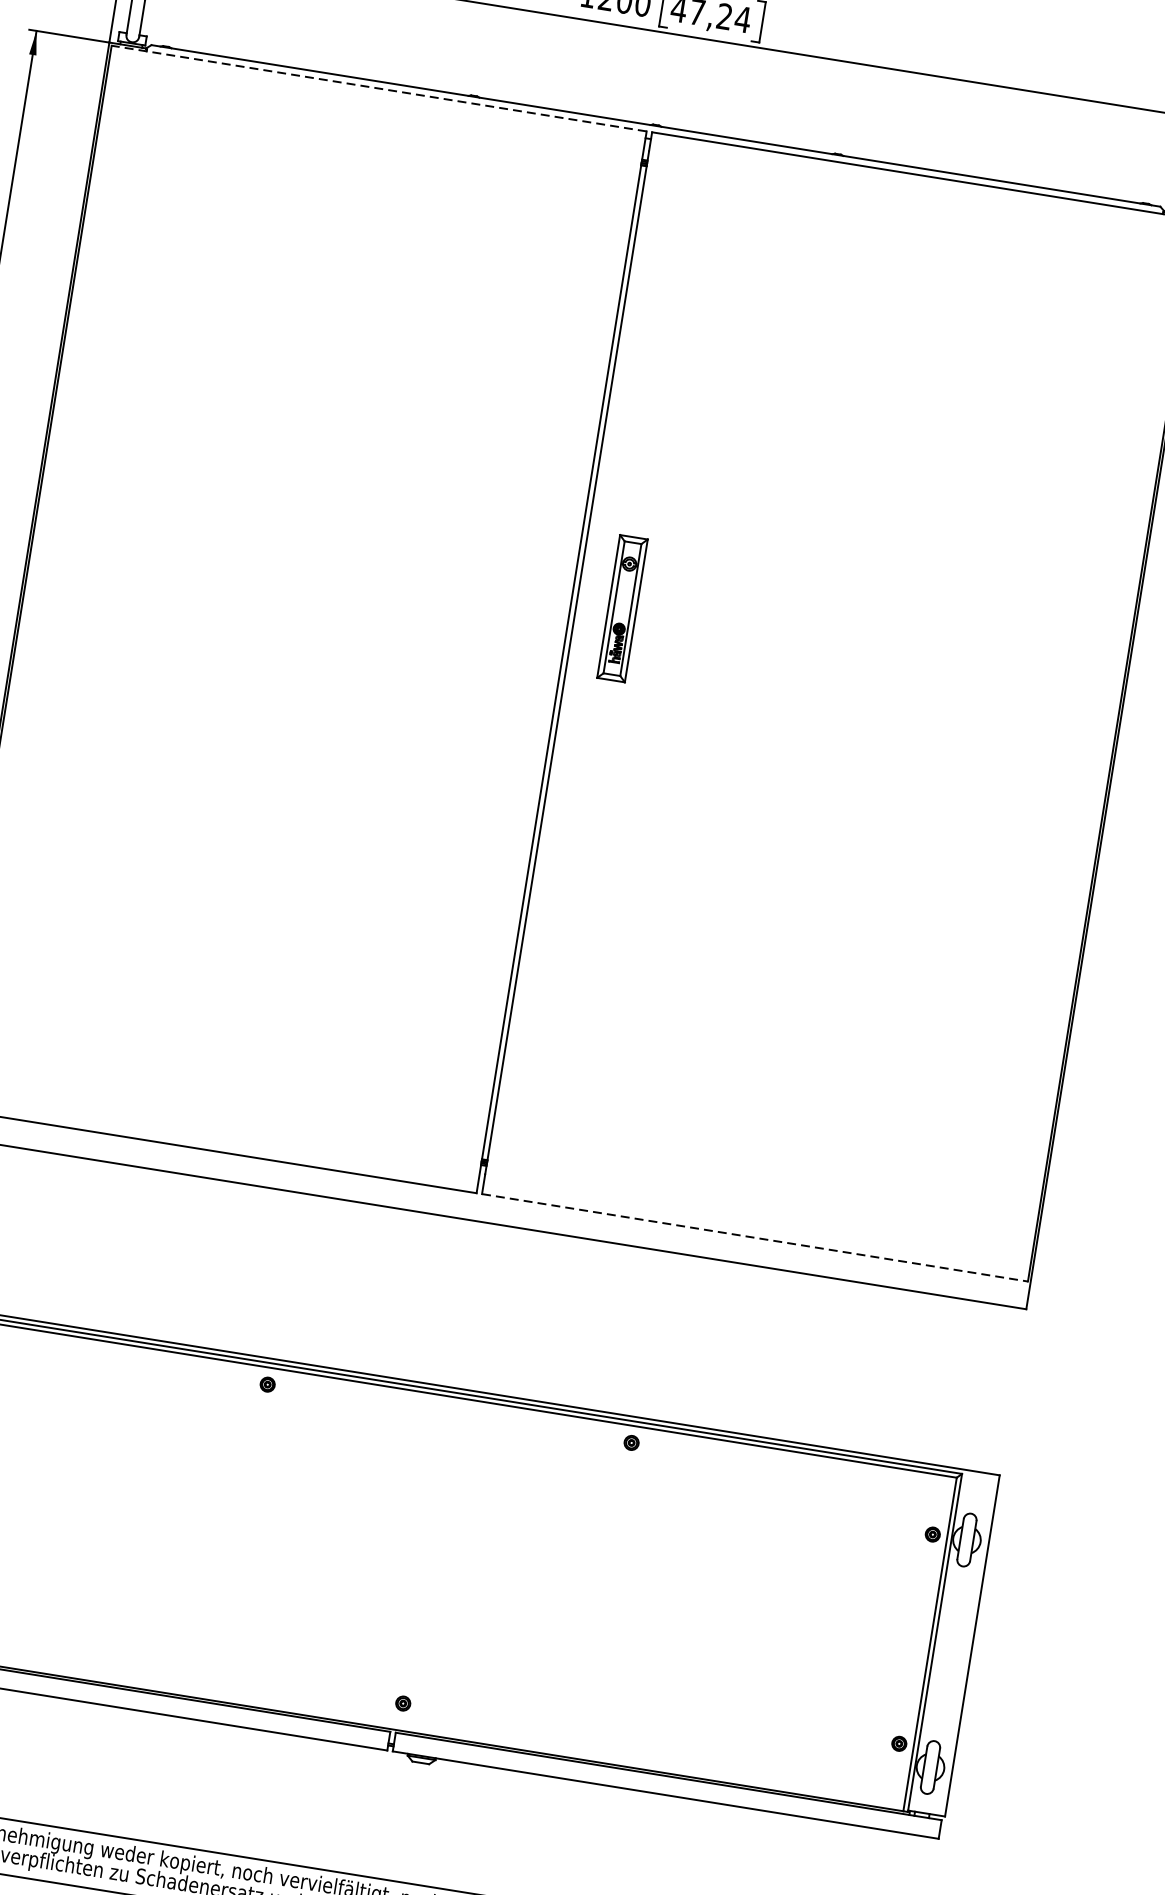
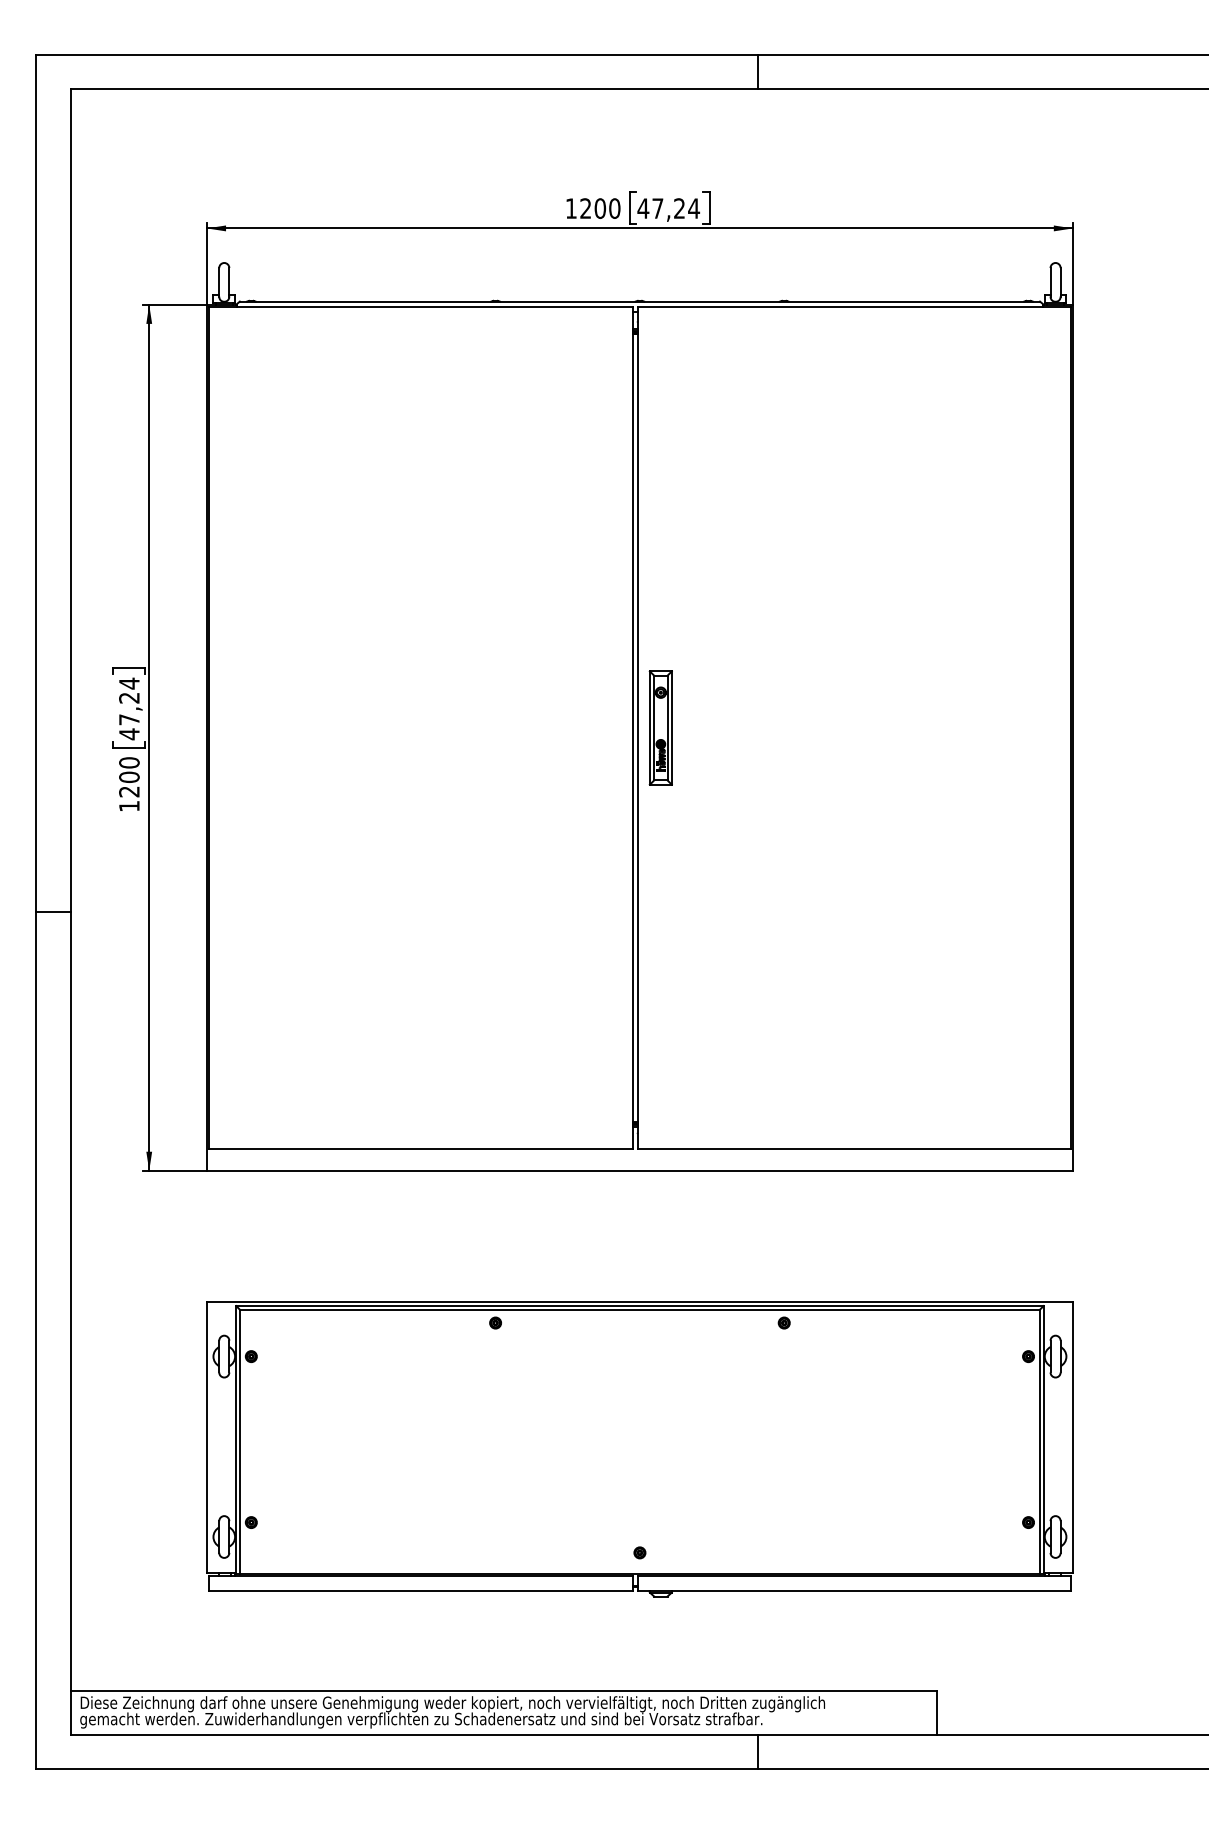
line: (378, 89) -> (420, 307), dashed -> solid
part: (622, 607) -> (660, 727), moved
line: (755, 1238) -> (854, 1149), dashed -> solid

